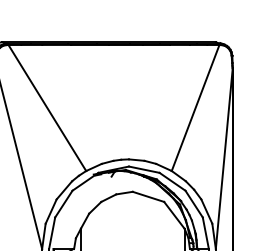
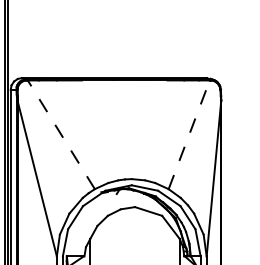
line: (47, 107) -> (61, 134), solid -> dashed
line: (195, 107) -> (189, 134), solid -> dashed

